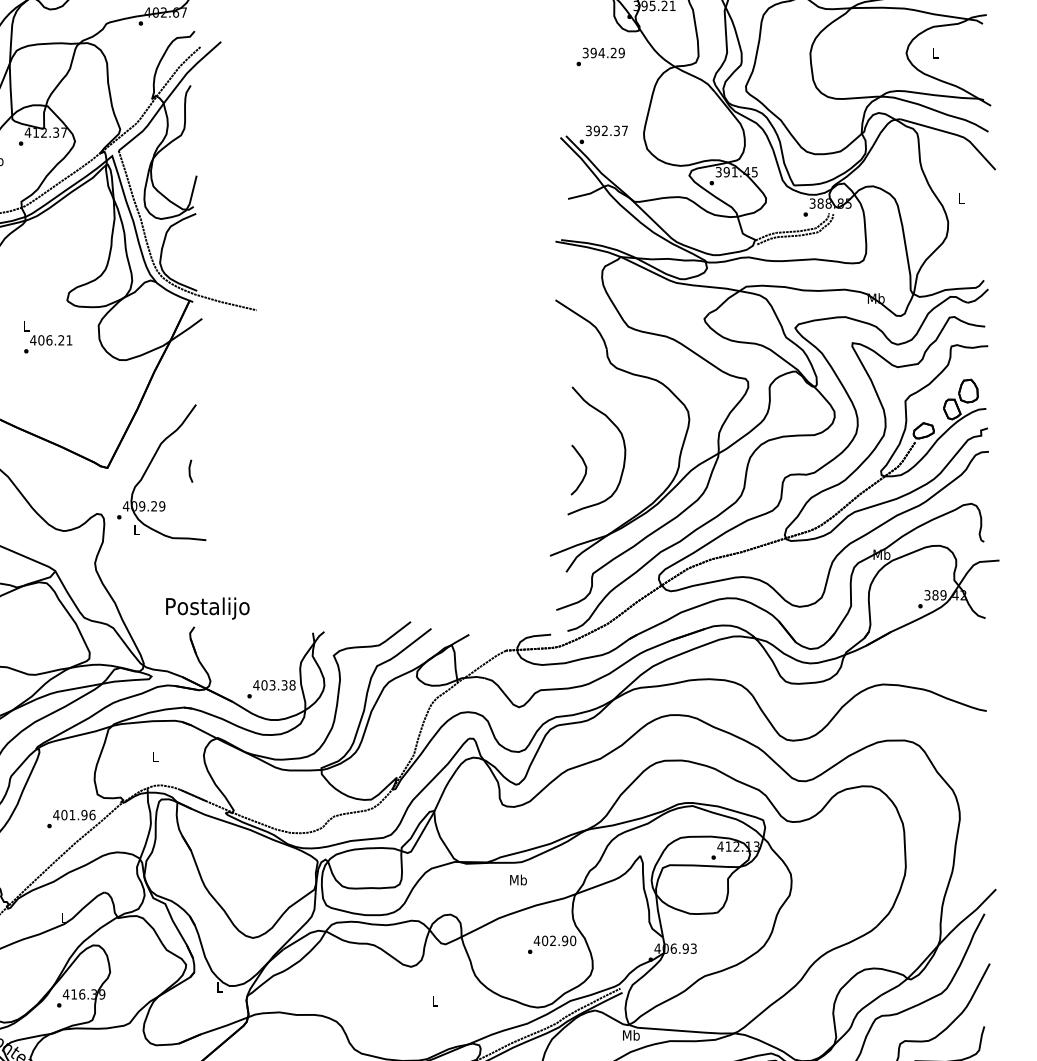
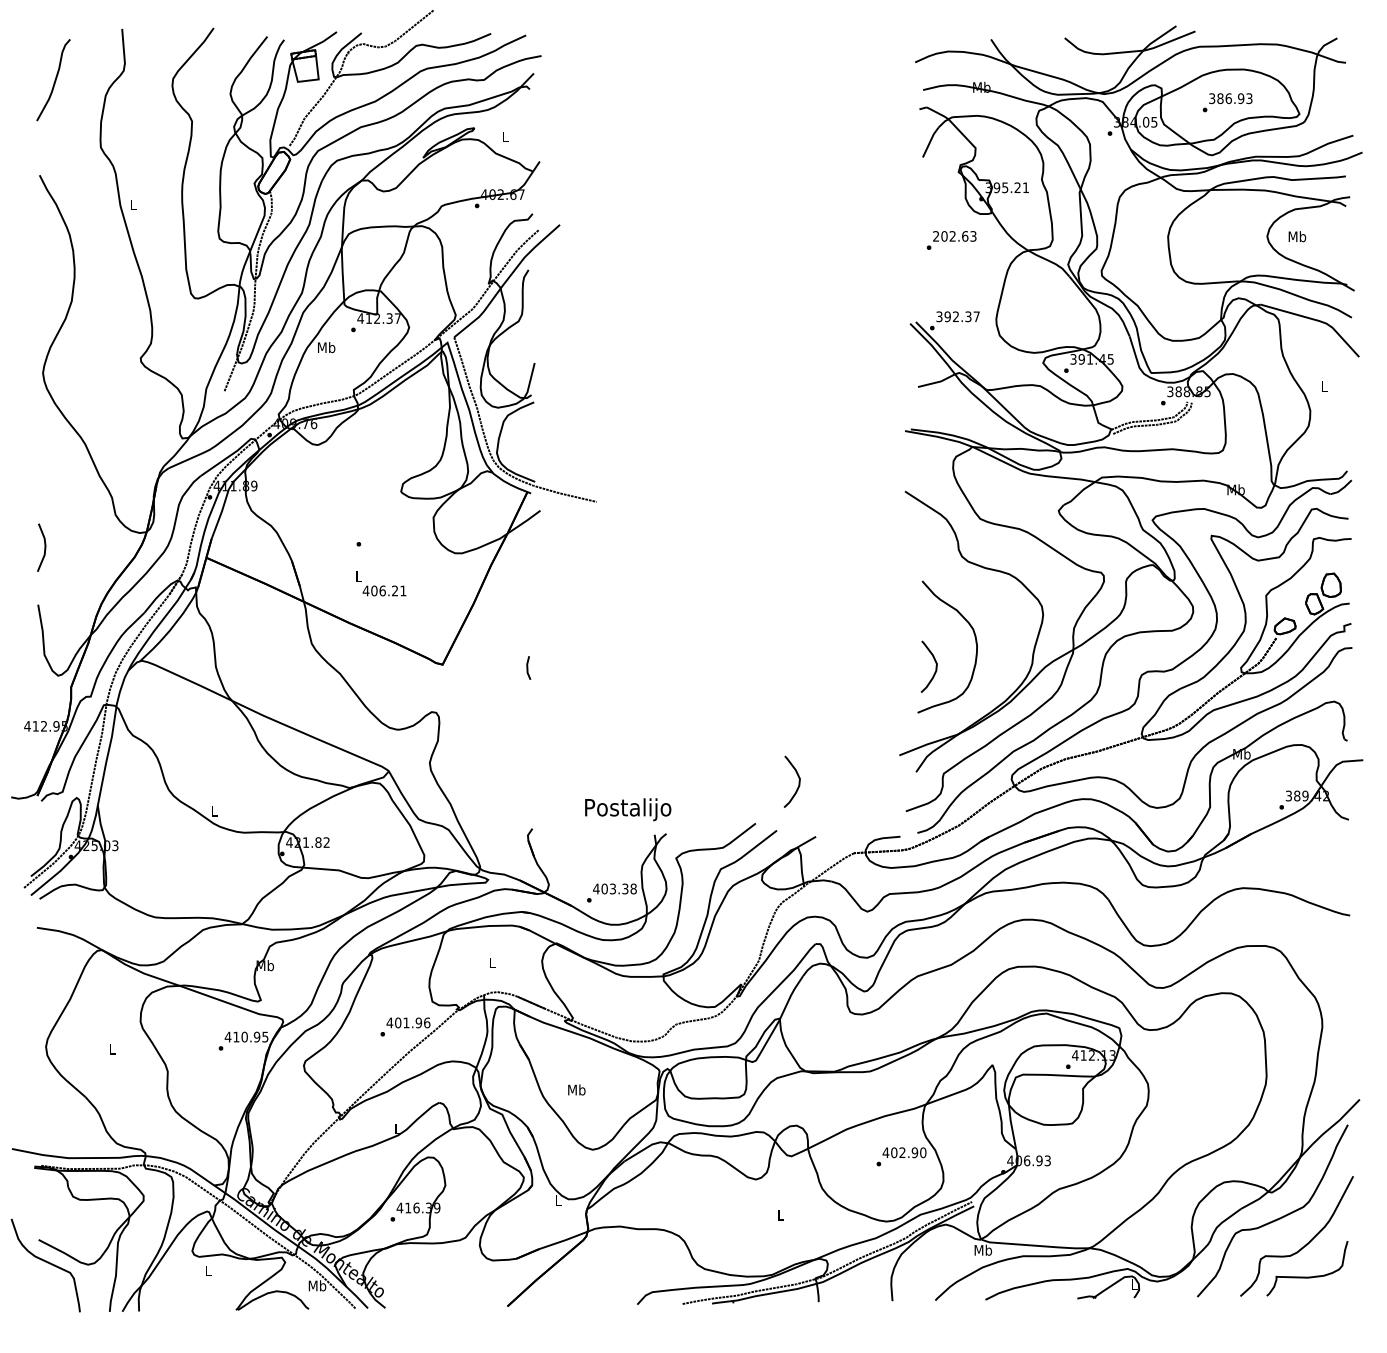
text: (603, 53) -> (954, 236), 394.29 -> 202.63
text: (935, 53) -> (1297, 236), L -> Mb
text: (48, 333) -> (381, 583), moved
part: (149, 465) -> (486, 662), removed
curve: (452, 581) -> (798, 781), added
text: (208, 608) -> (628, 809), moved
text: (518, 879) -> (576, 1089), moved

